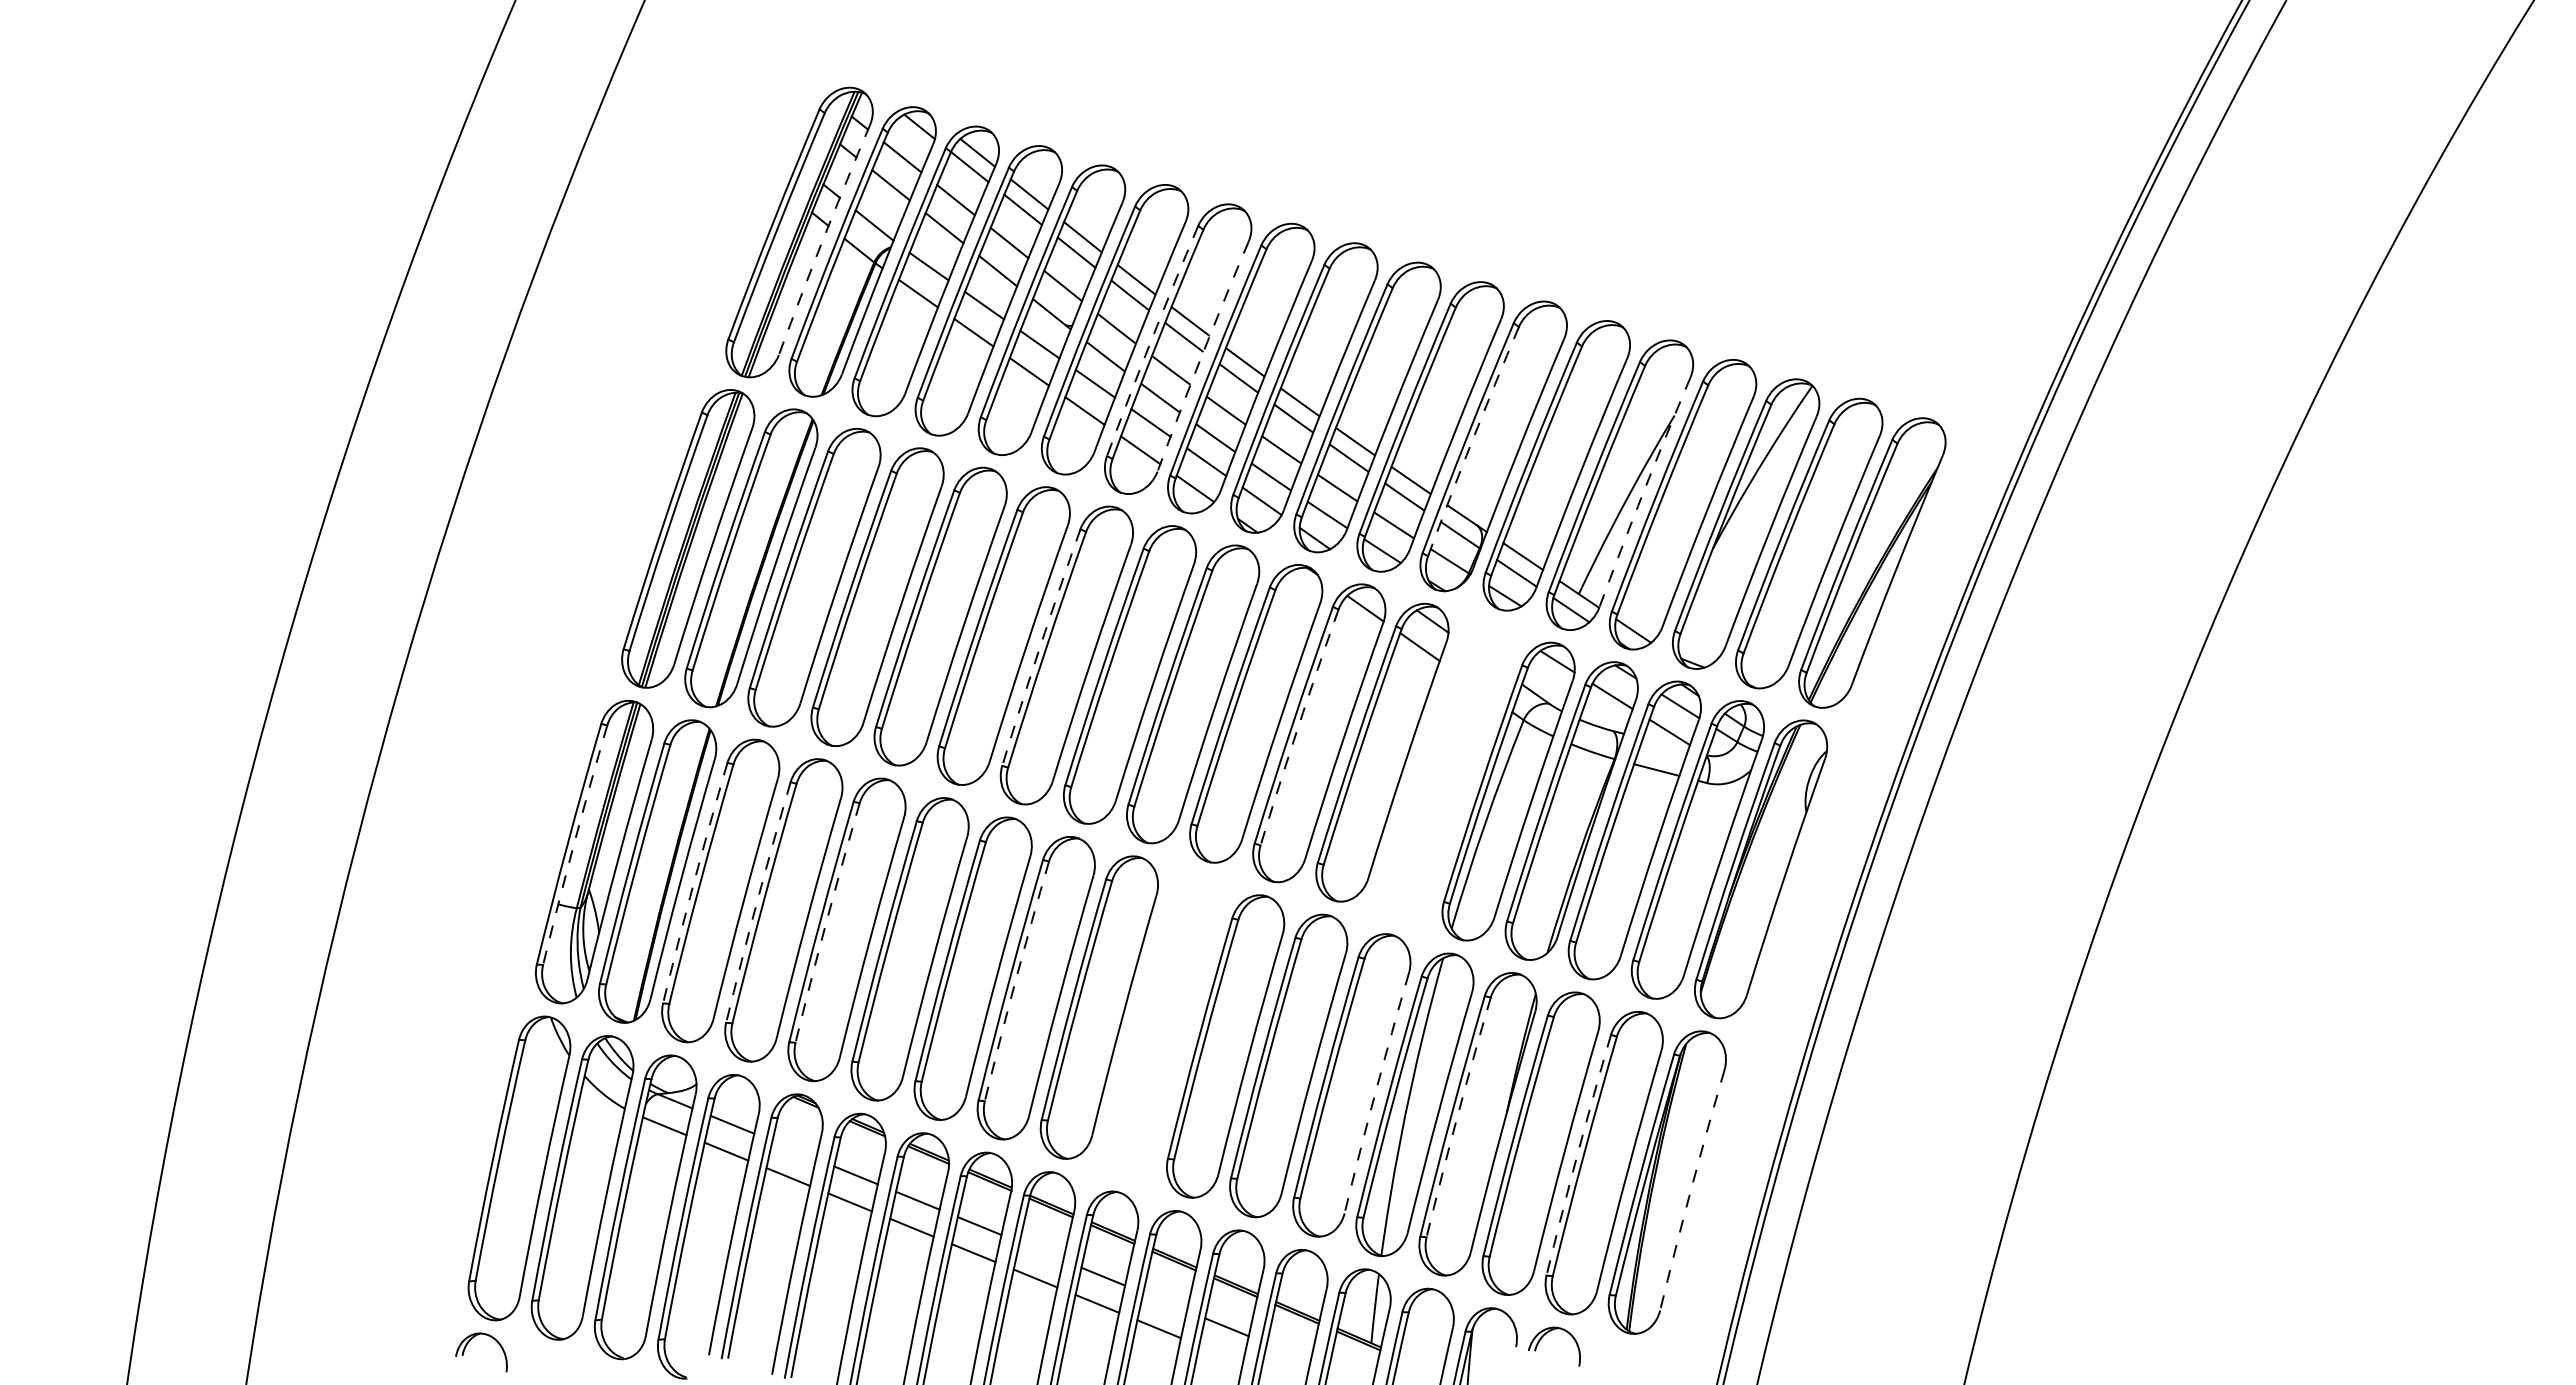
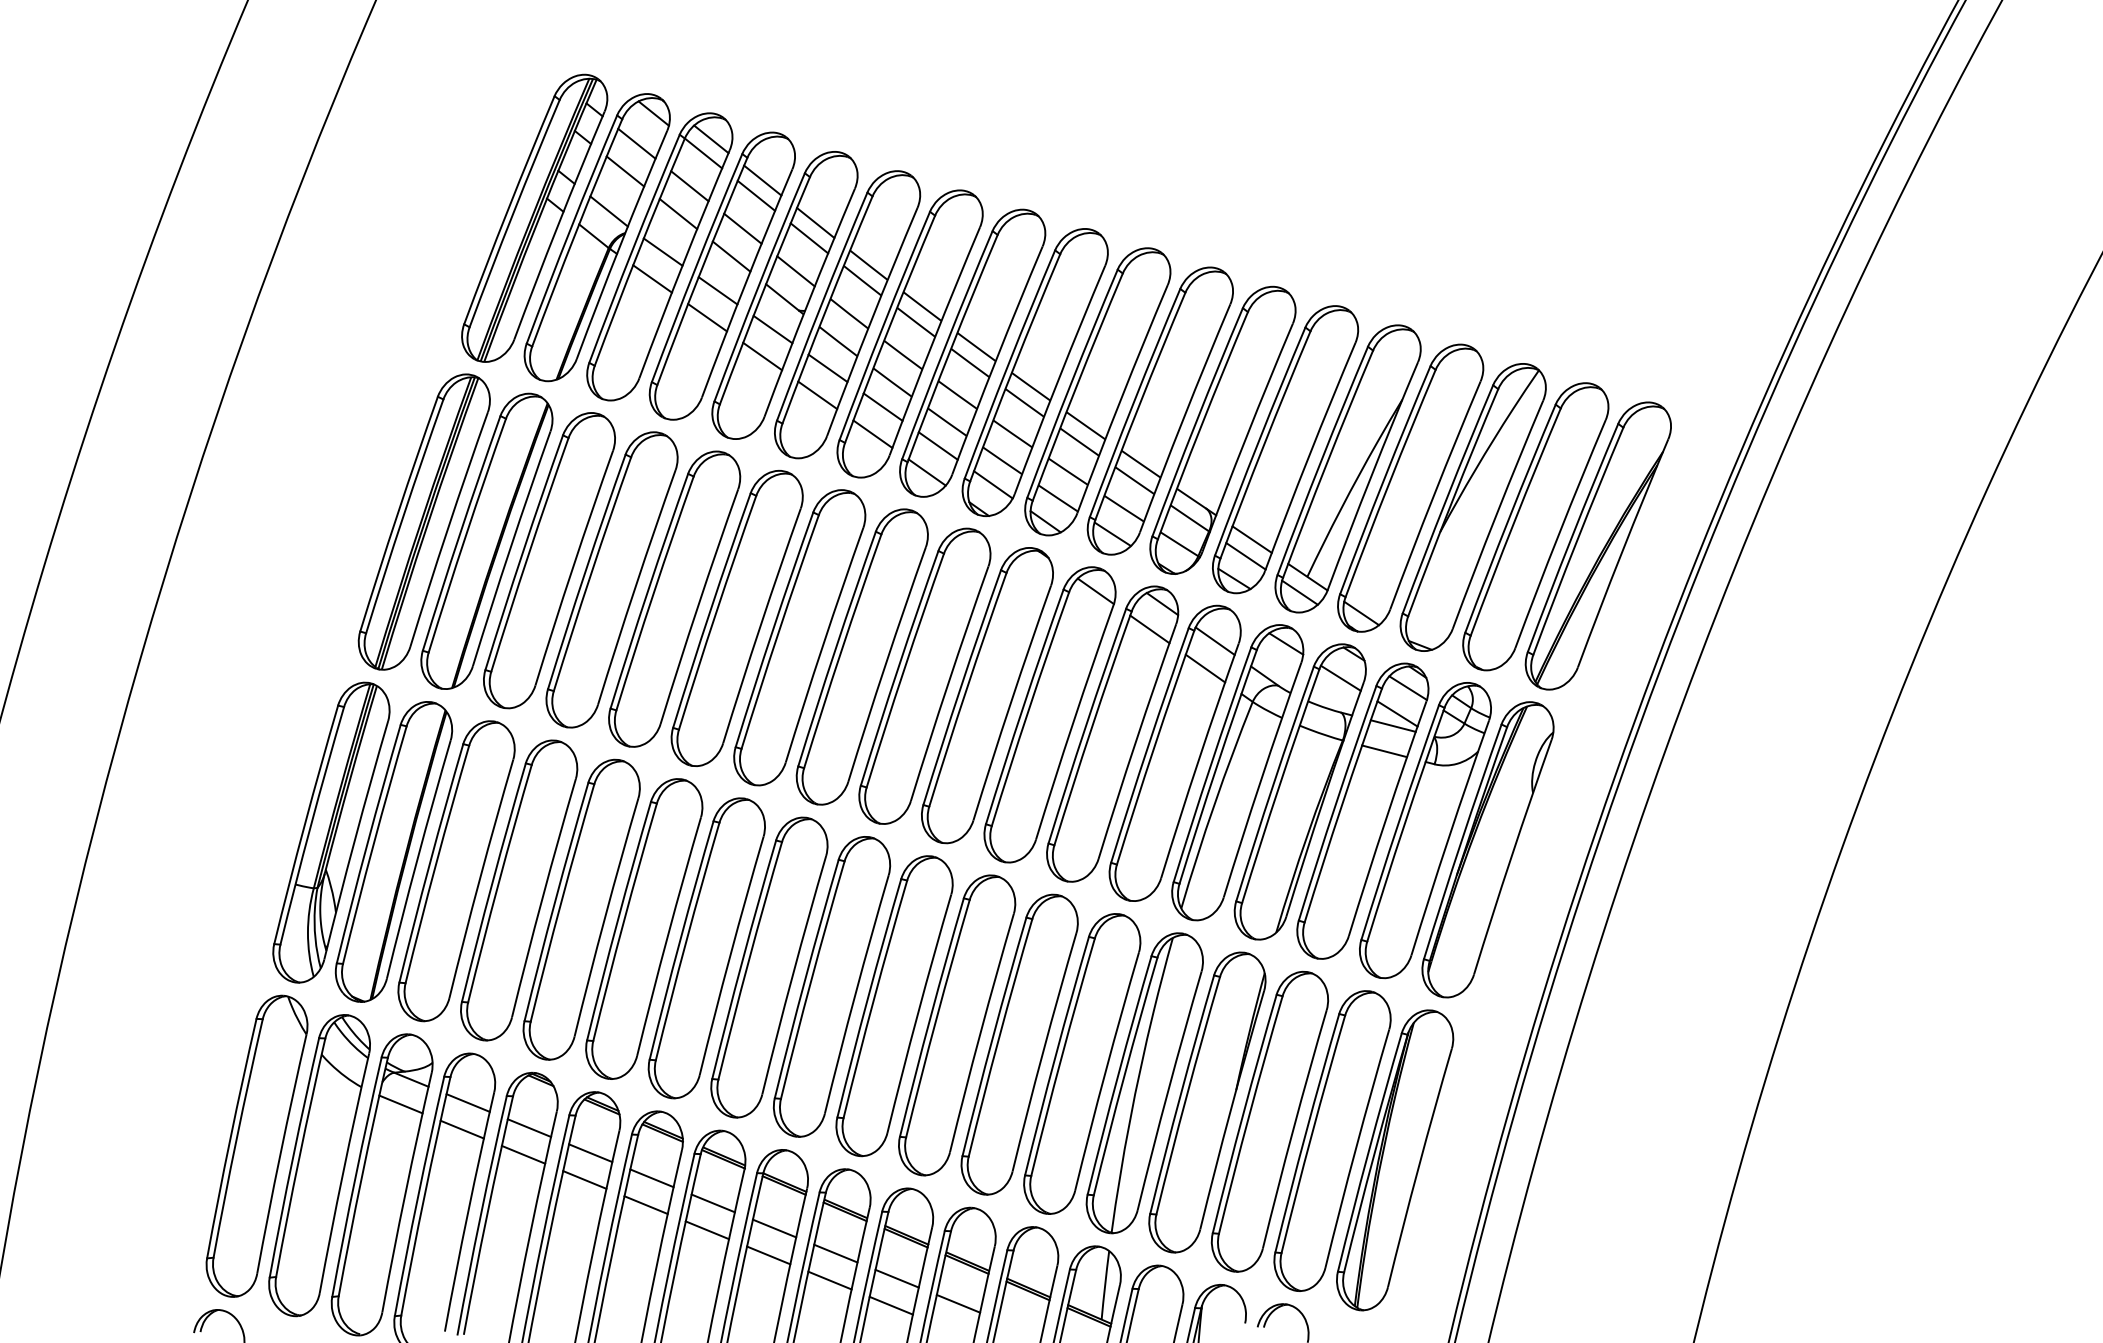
arc: (823, 239) -> (558, 225), dashed -> solid
arc: (1151, 340) -> (883, 325), dashed -> solid
arc: (1201, 356) -> (933, 341), dashed -> solid
arc: (1472, 441) -> (1201, 425), dashed -> solid
arc: (1643, 492) -> (1371, 476), dashed -> solid
arc: (1040, 647) -> (773, 629), dashed -> solid
arc: (1298, 727) -> (1029, 709), dashed -> solid
line: (1665, 744) -> (1393, 725), added
part: (1445, 771) -> (1175, 752), added
arc: (573, 844) -> (310, 825), dashed -> solid
arc: (693, 882) -> (429, 862), dashed -> solid
arc: (757, 902) -> (493, 882), dashed -> solid
arc: (826, 922) -> (561, 902), dashed -> solid
arc: (1015, 980) -> (748, 959), dashed -> solid
part: (1162, 1026) -> (894, 1005), added
arc: (1375, 1092) -> (1105, 1071), dashed -> solid
arc: (1457, 1117) -> (1187, 1095), dashed -> solid
line: (794, 1150) -> (529, 1128), added
arc: (1577, 1154) -> (1306, 1132), dashed -> solid
arc: (1691, 1189) -> (1419, 1167), dashed -> solid
line: (1041, 1251) -> (774, 1228), added
line: (1164, 1301) -> (896, 1278), added

